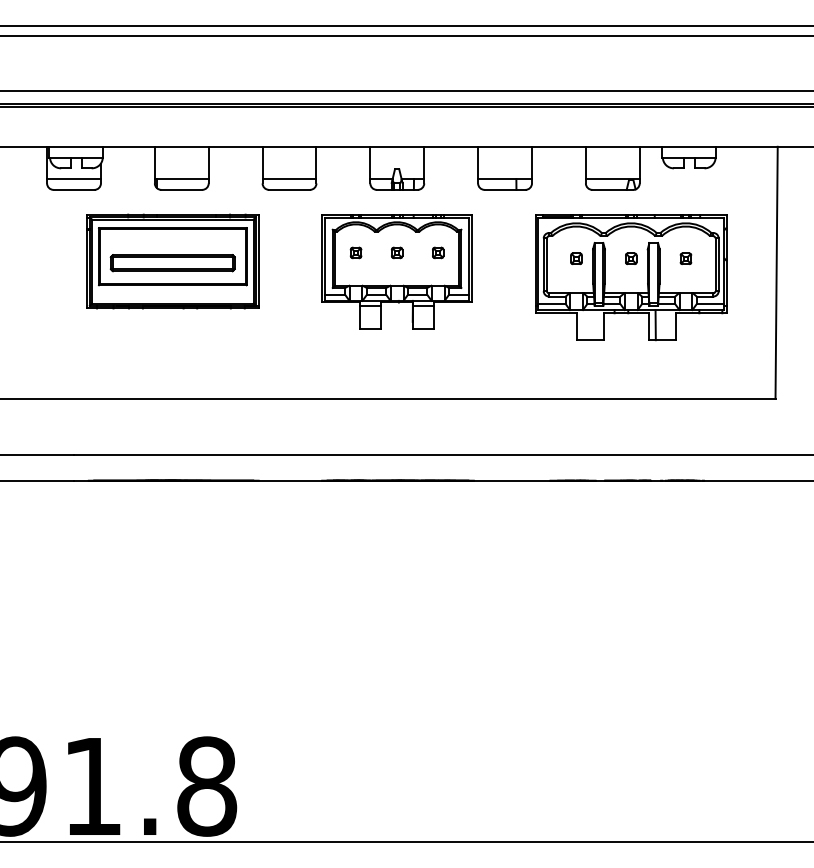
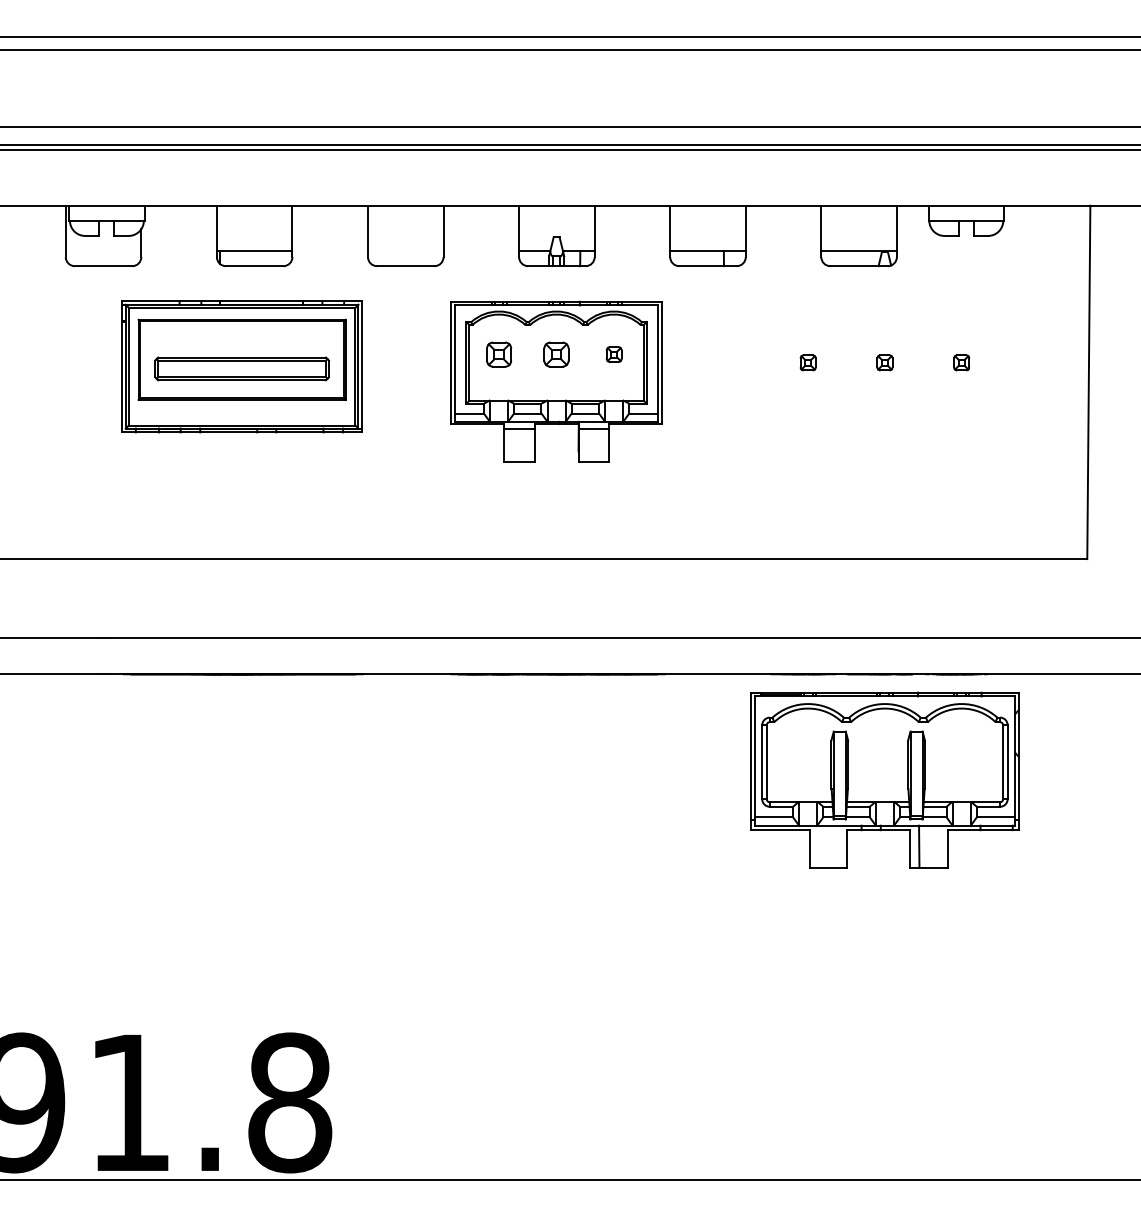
line: (73, 179) -> (103, 251), removed
line: (289, 179) -> (405, 251), removed
part: (355, 252) -> (498, 354), size x1.6
part: (397, 252) -> (556, 354), size x1.6
part: (630, 277) -> (884, 779), moved

